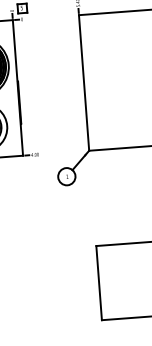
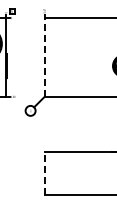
line: (83, 82) -> (44, 57), solid -> dashed
line: (98, 282) -> (44, 173), solid -> dashed

